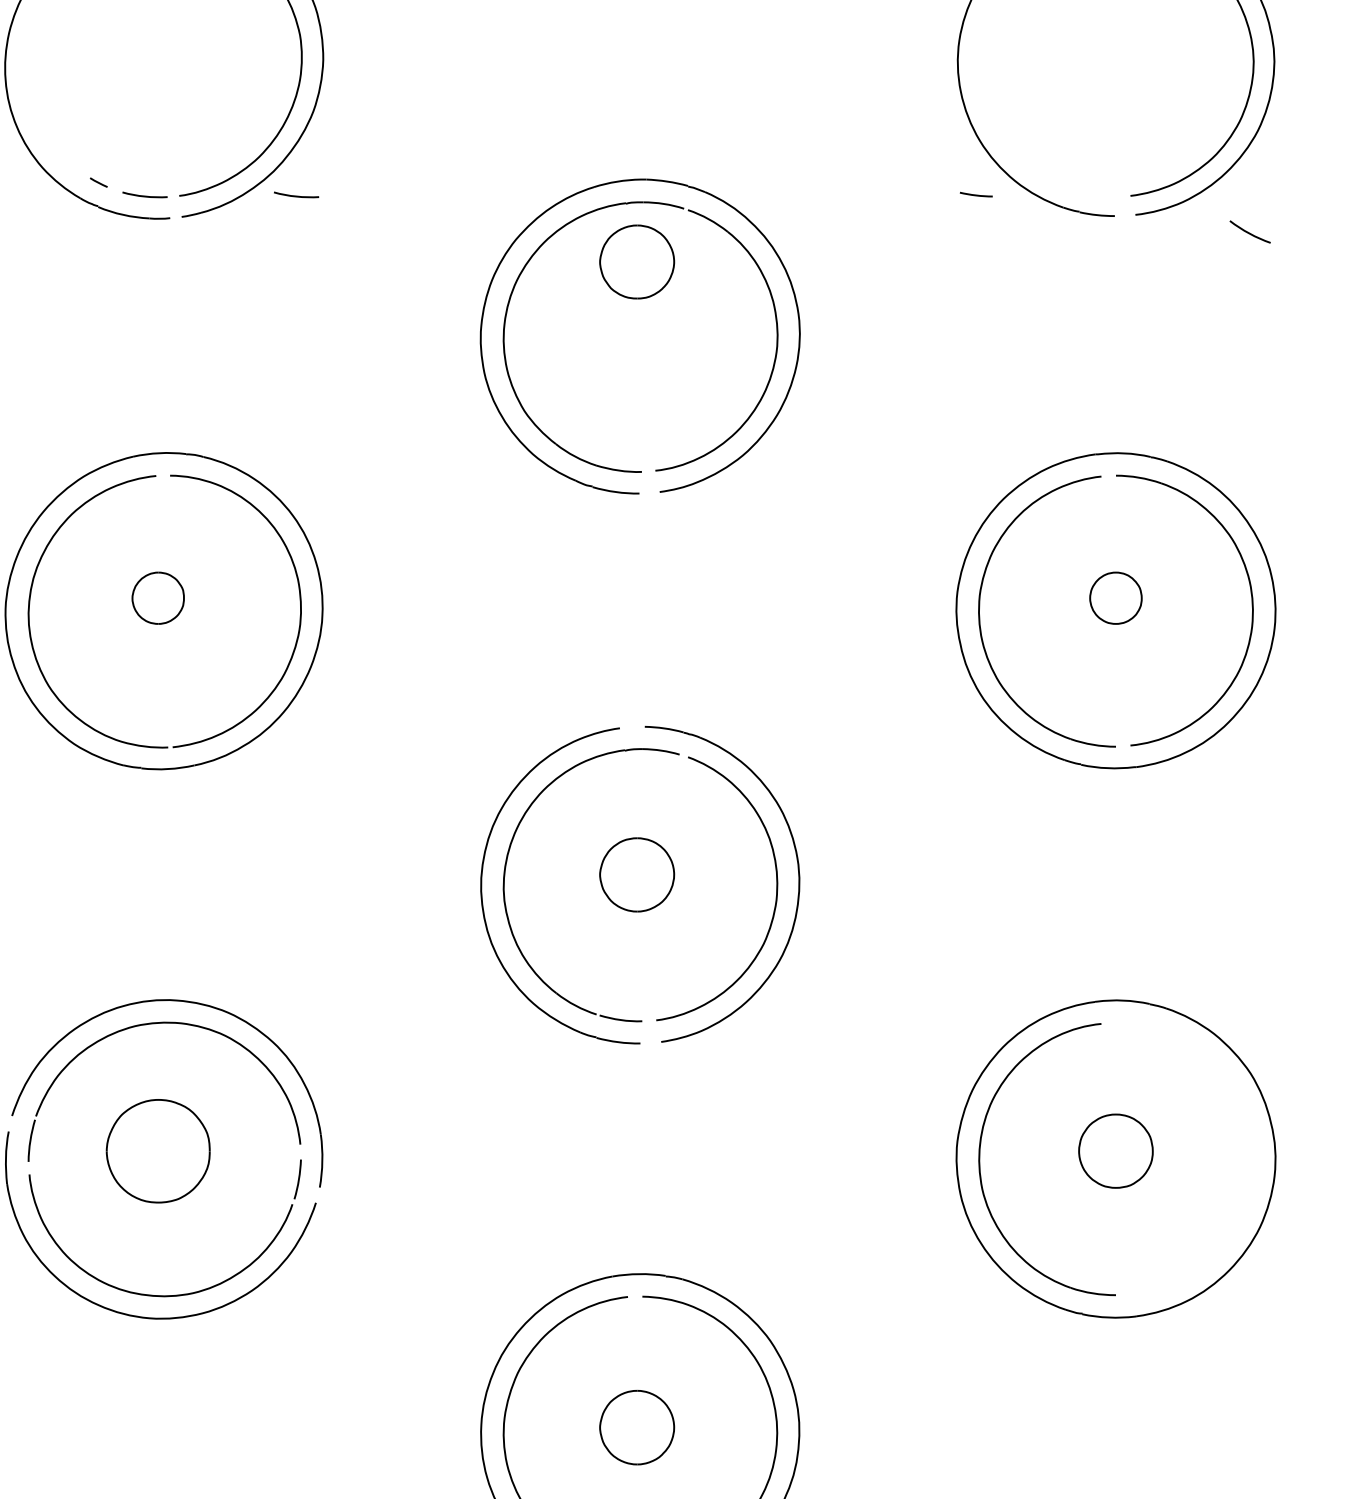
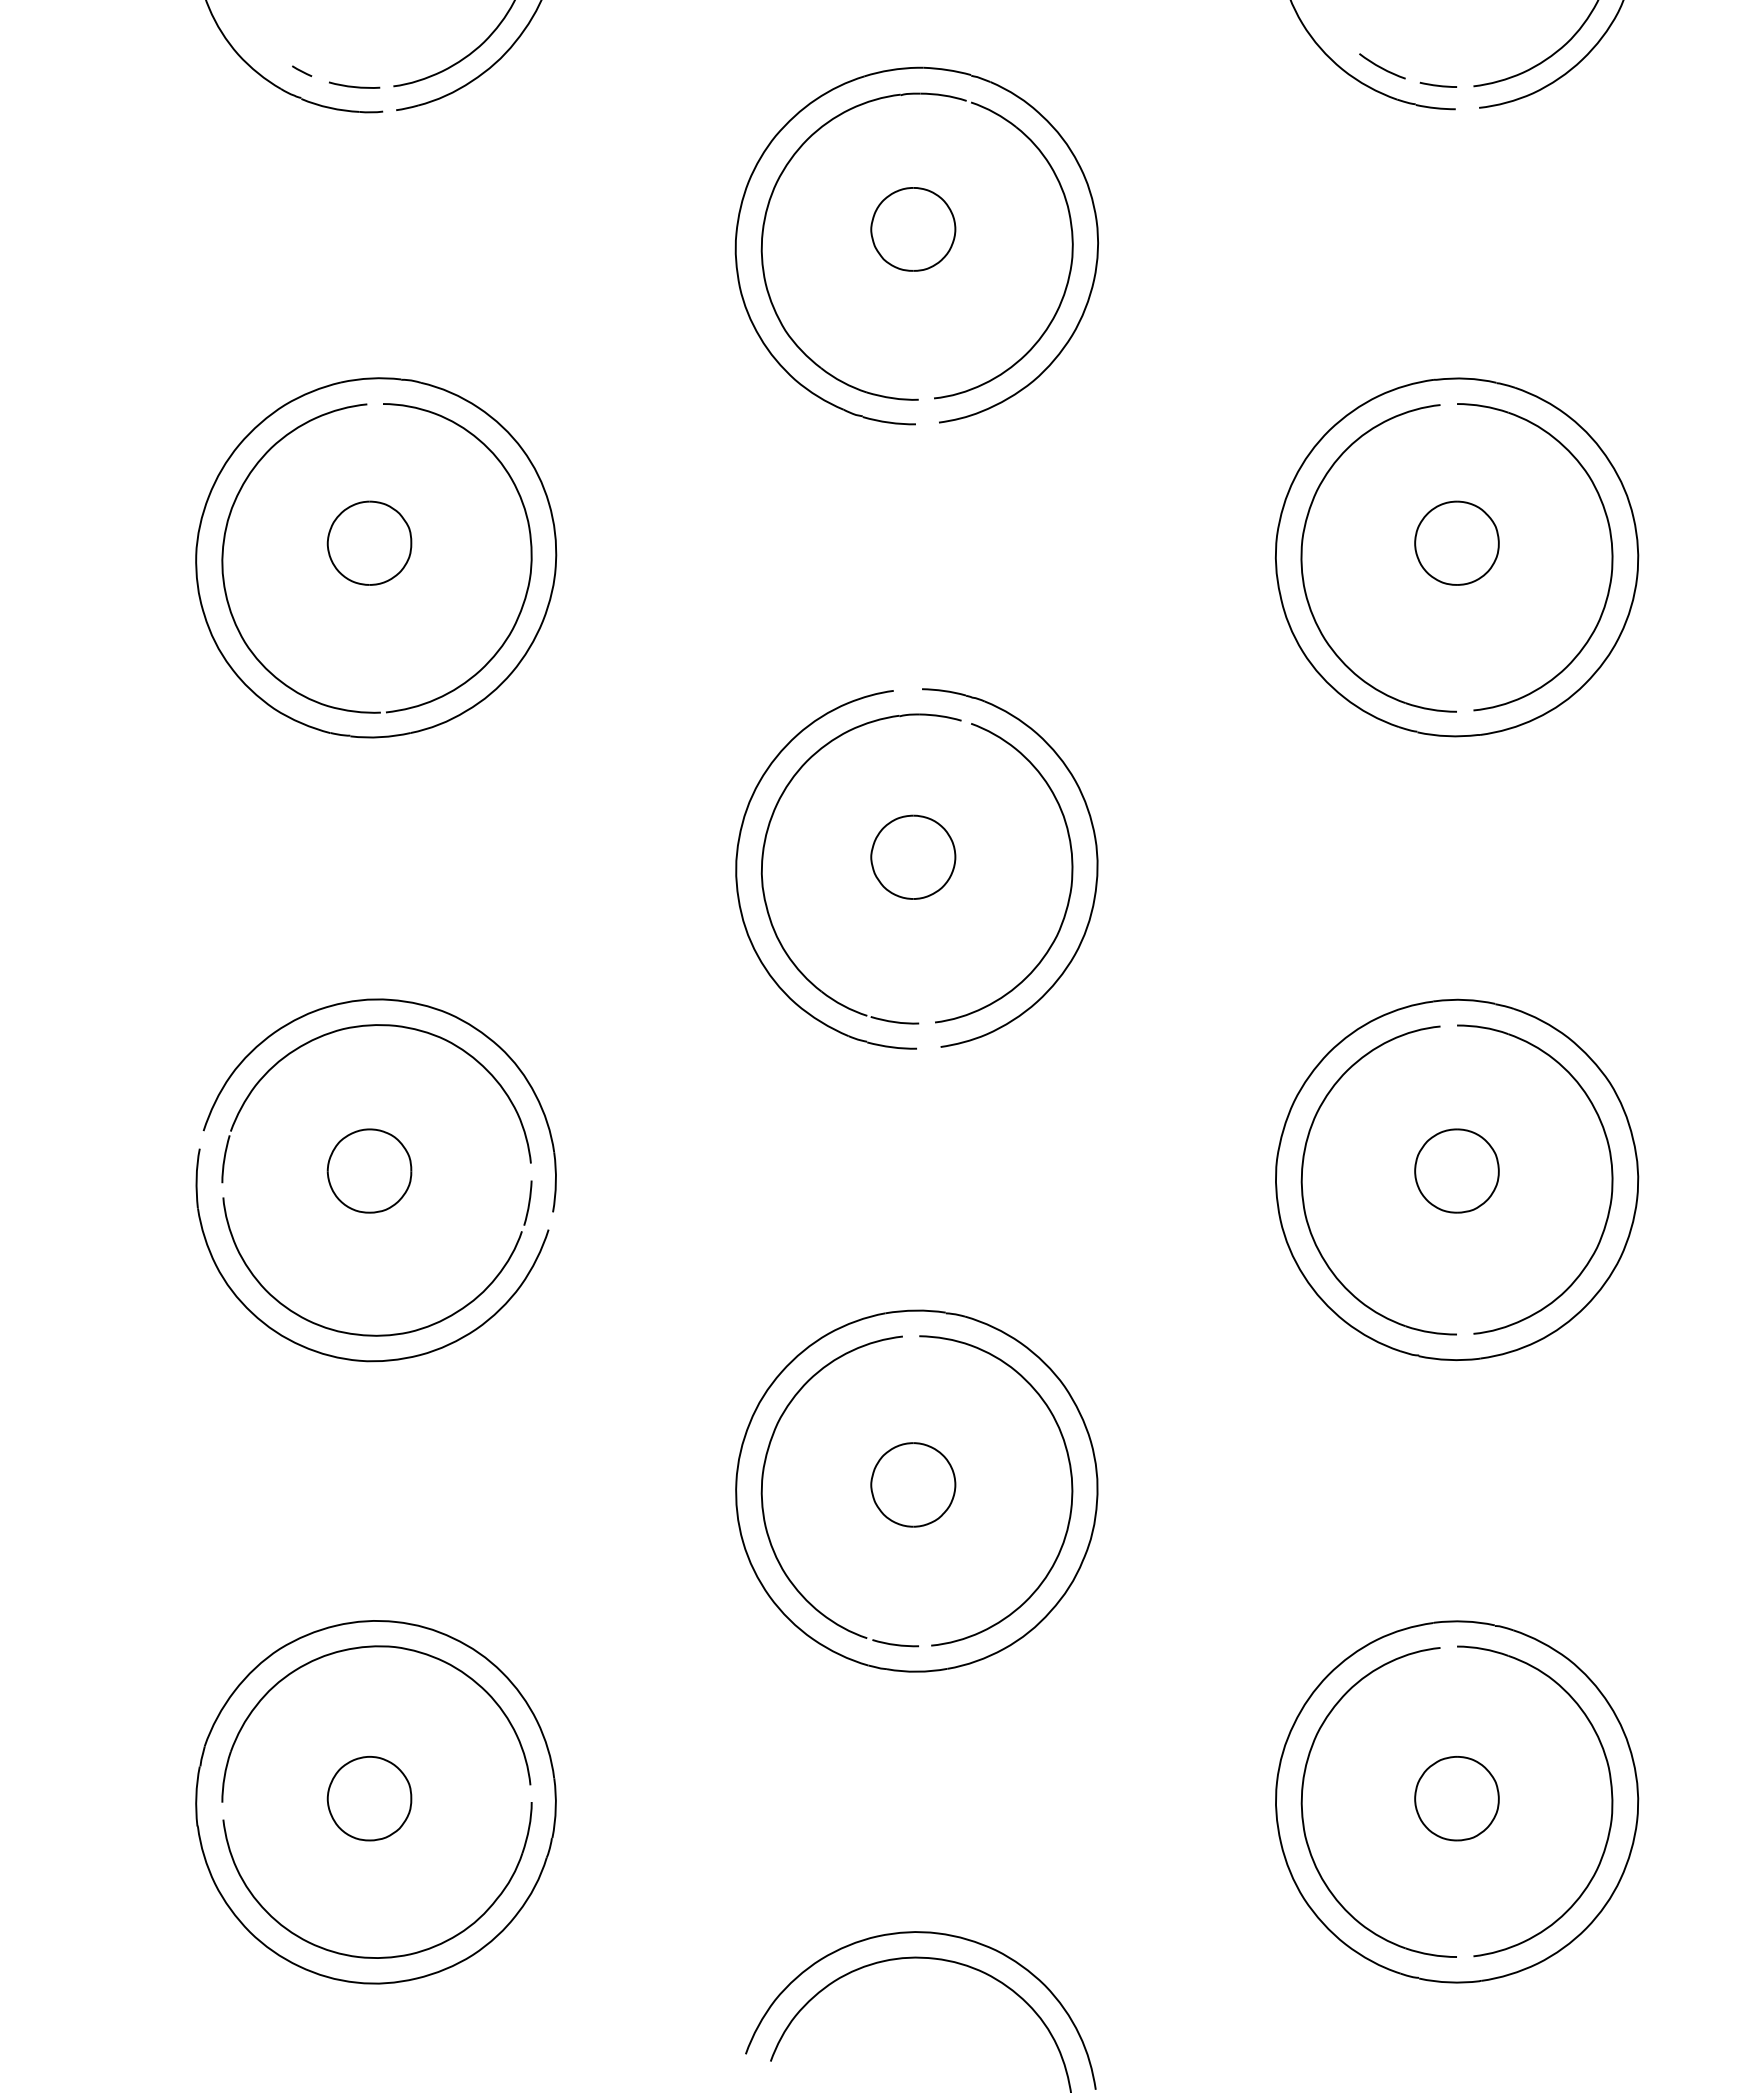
curve: (975, 194) -> (1437, 84), moved
curve: (296, 196) -> (526, 86), removed
curve: (1249, 232) -> (1381, 66), moved
part: (637, 262) -> (913, 229), moved
part: (158, 597) -> (369, 542), size x1.43
part: (1115, 597) -> (1456, 542), size x1.43
part: (158, 1150) -> (369, 1170), size x0.71
part: (1252, 1158) -> (1611, 1179), added

